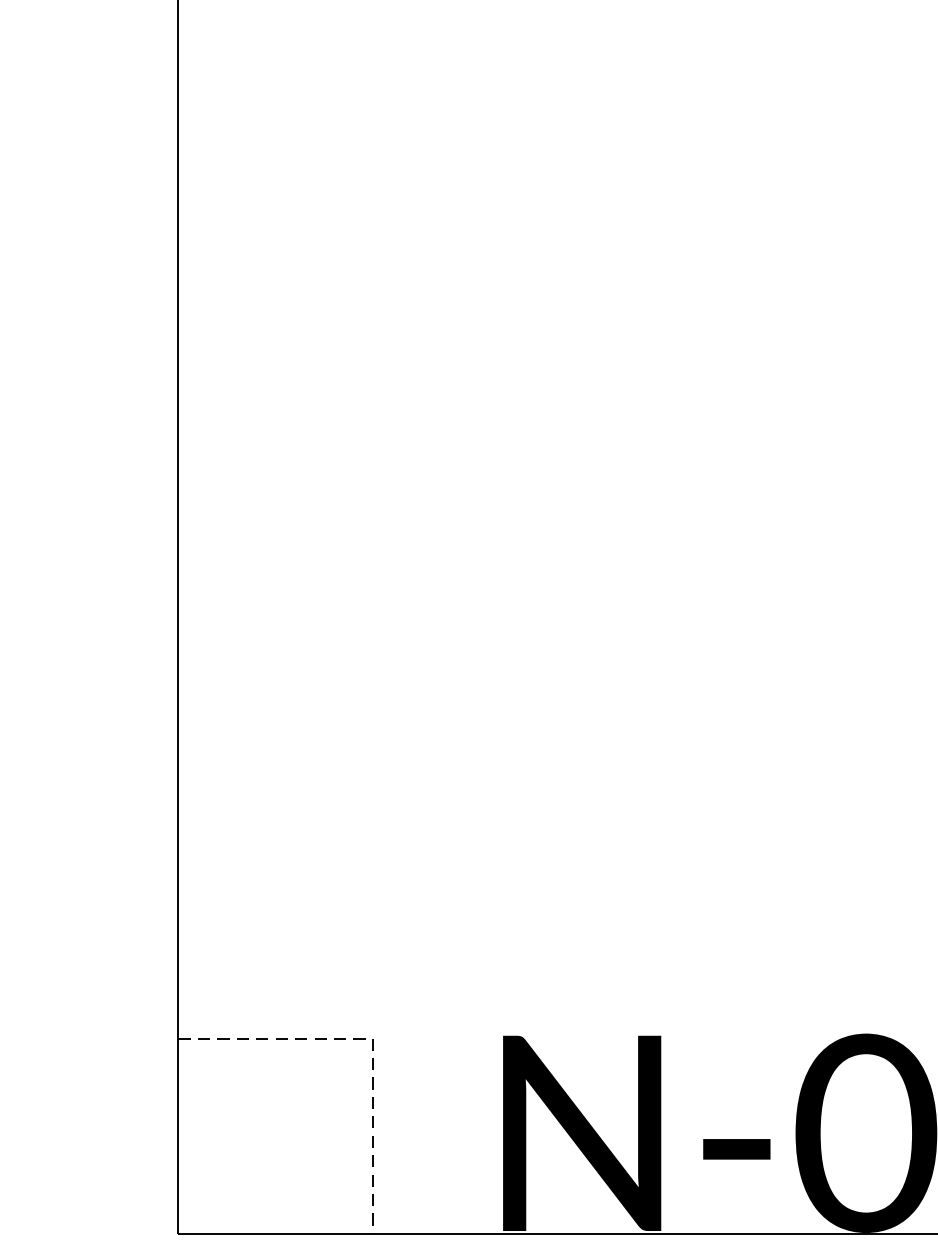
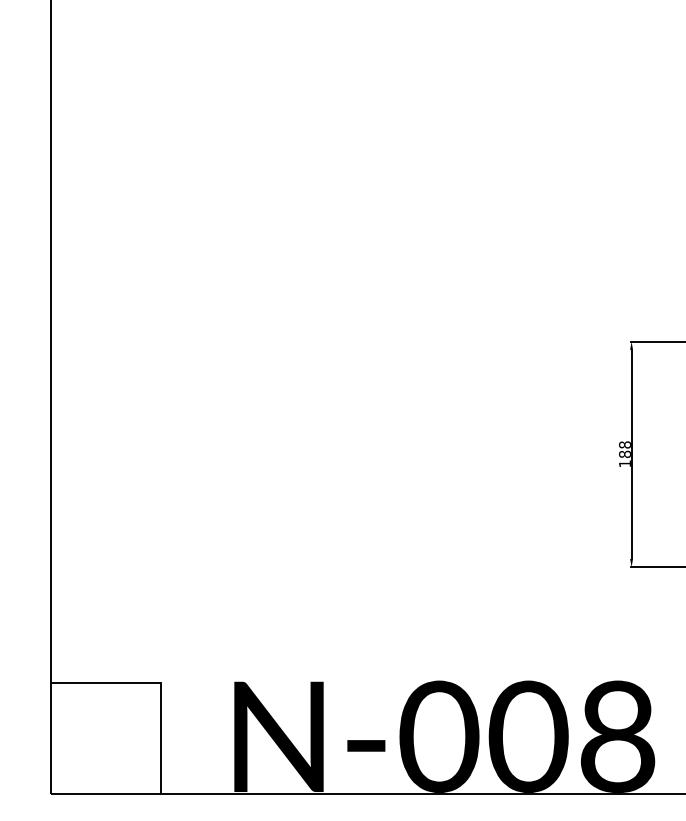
line: (374, 1038) -> (161, 683), dashed -> solid

